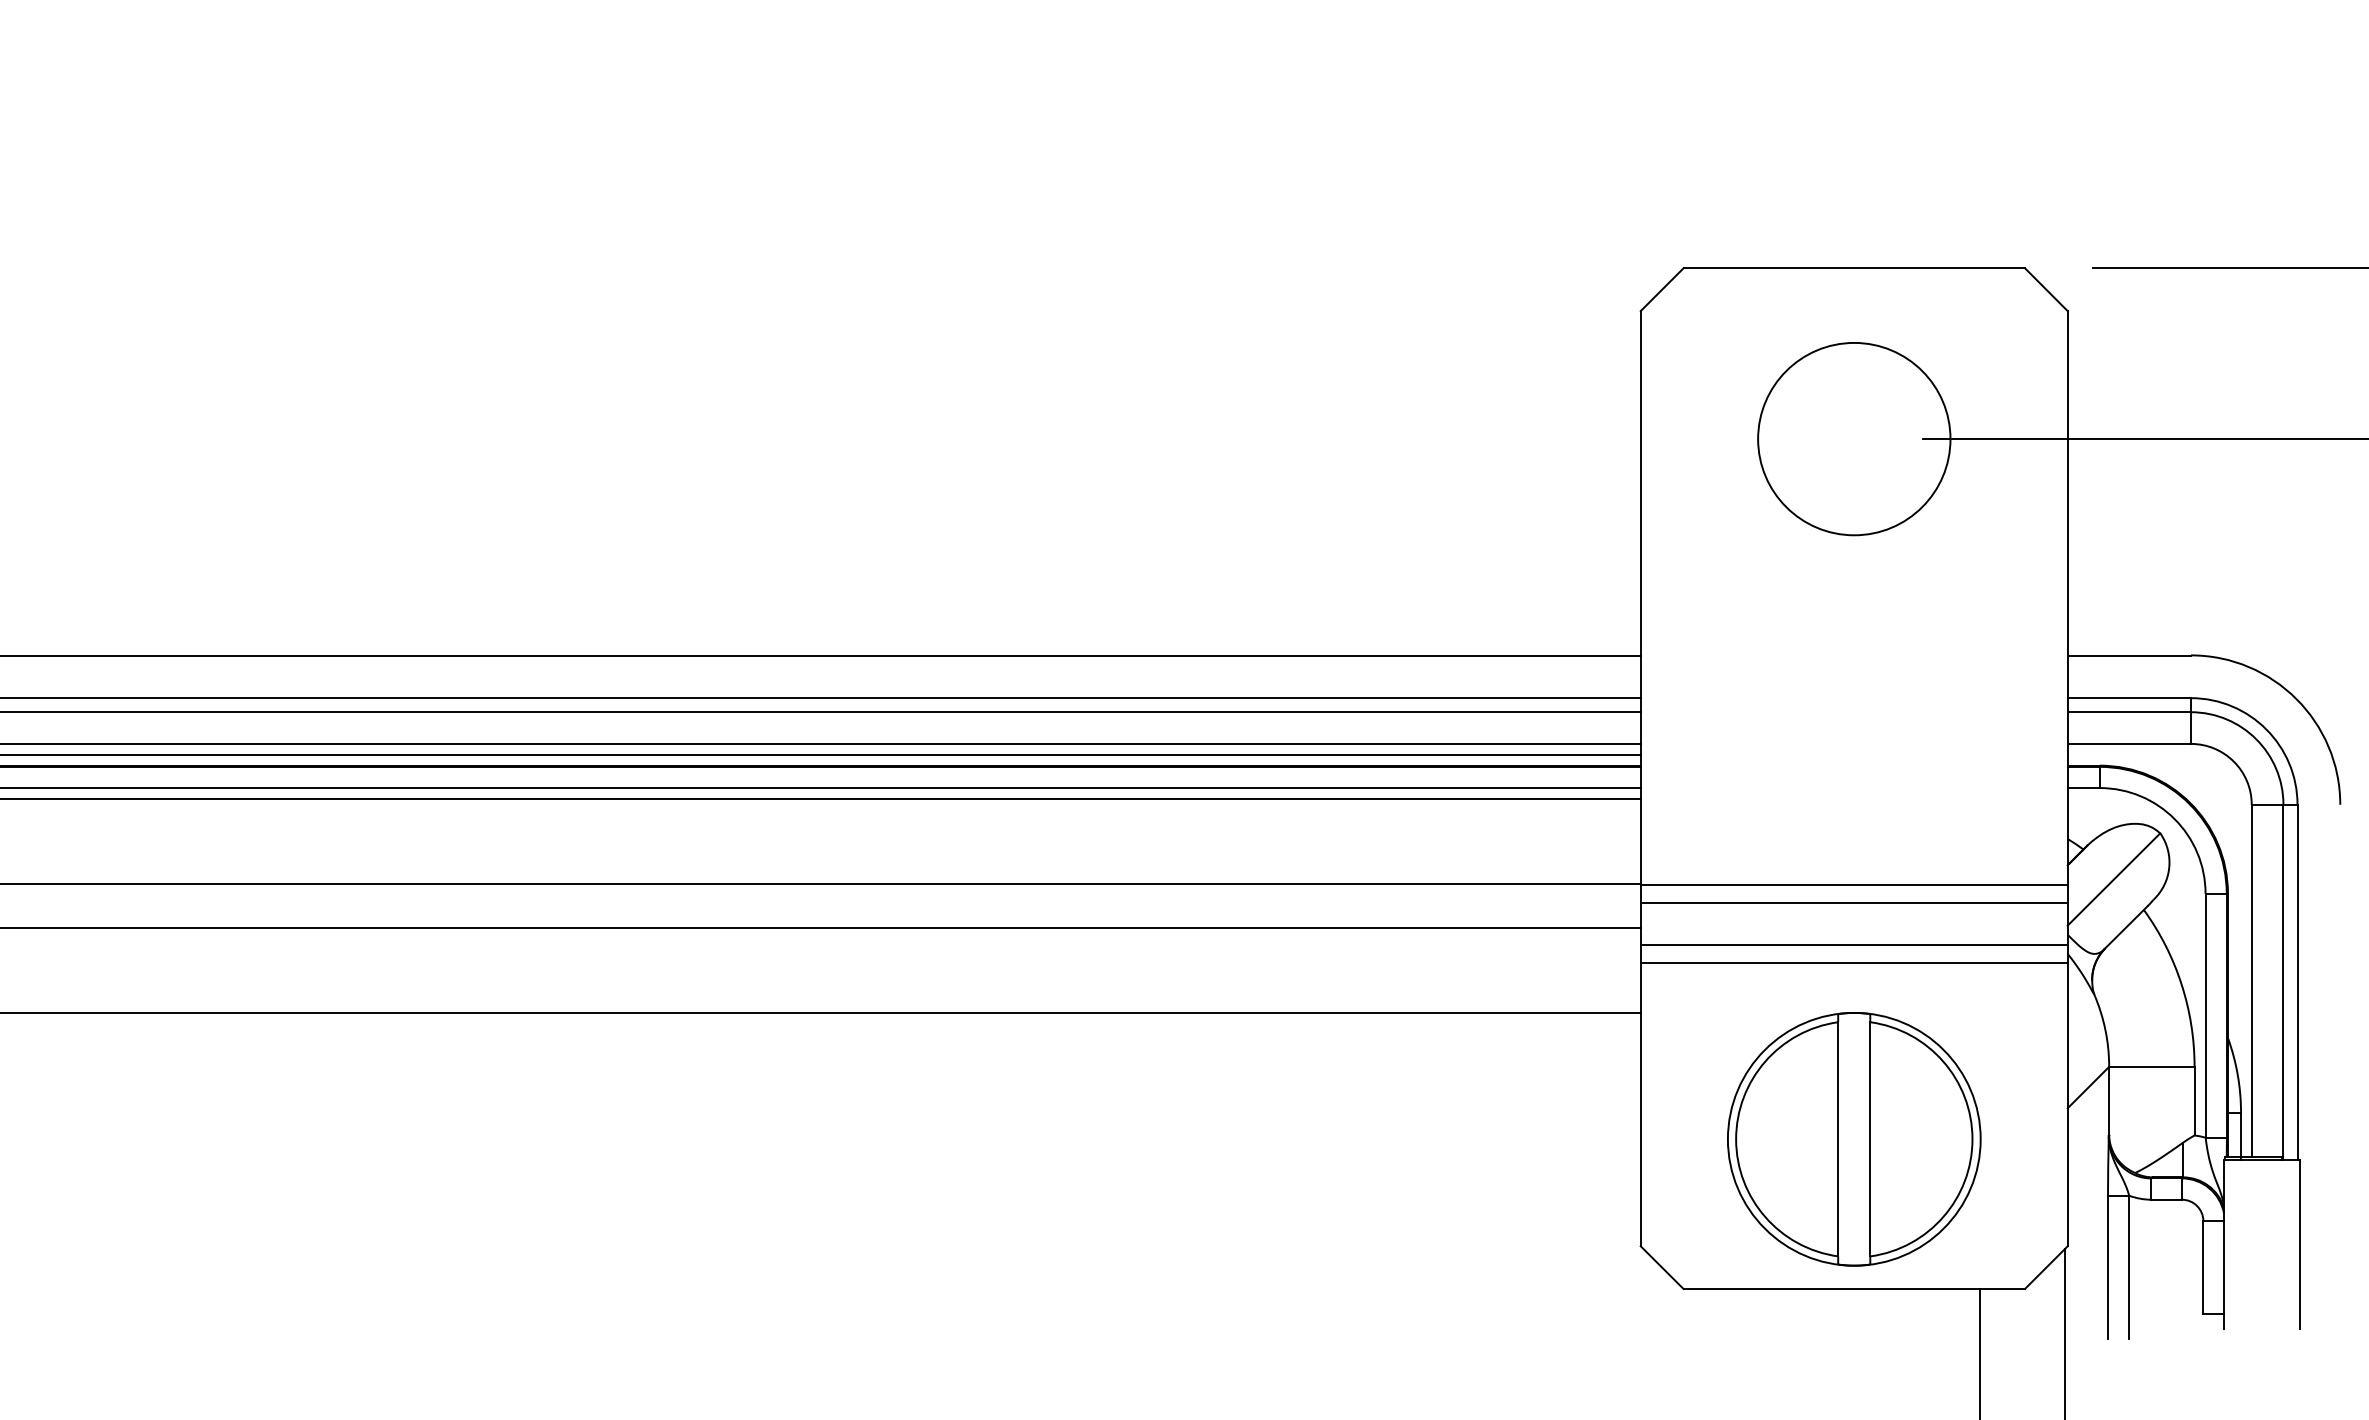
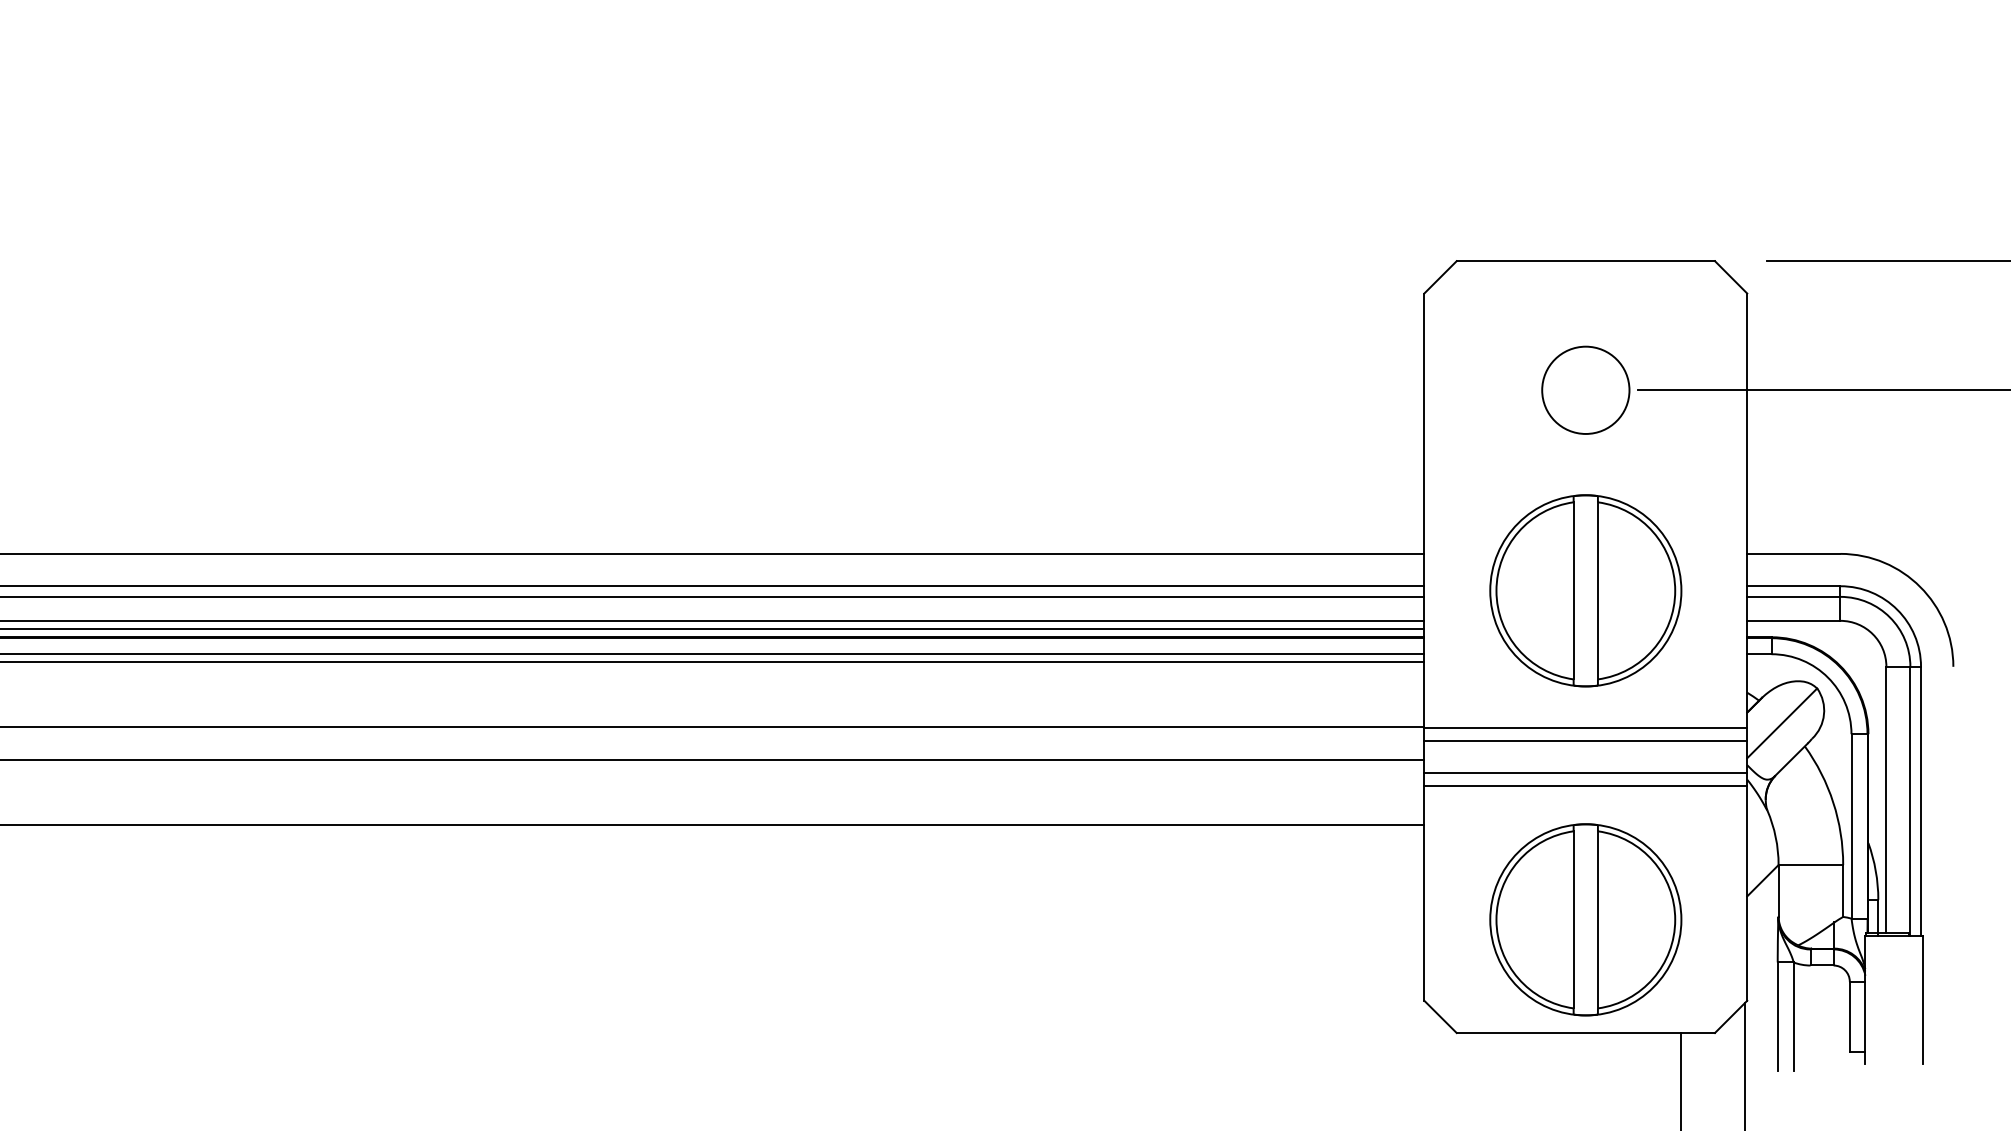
circle: (1853, 439) -> (1585, 390), size x0.6
part: (1853, 703) -> (1585, 590), added

